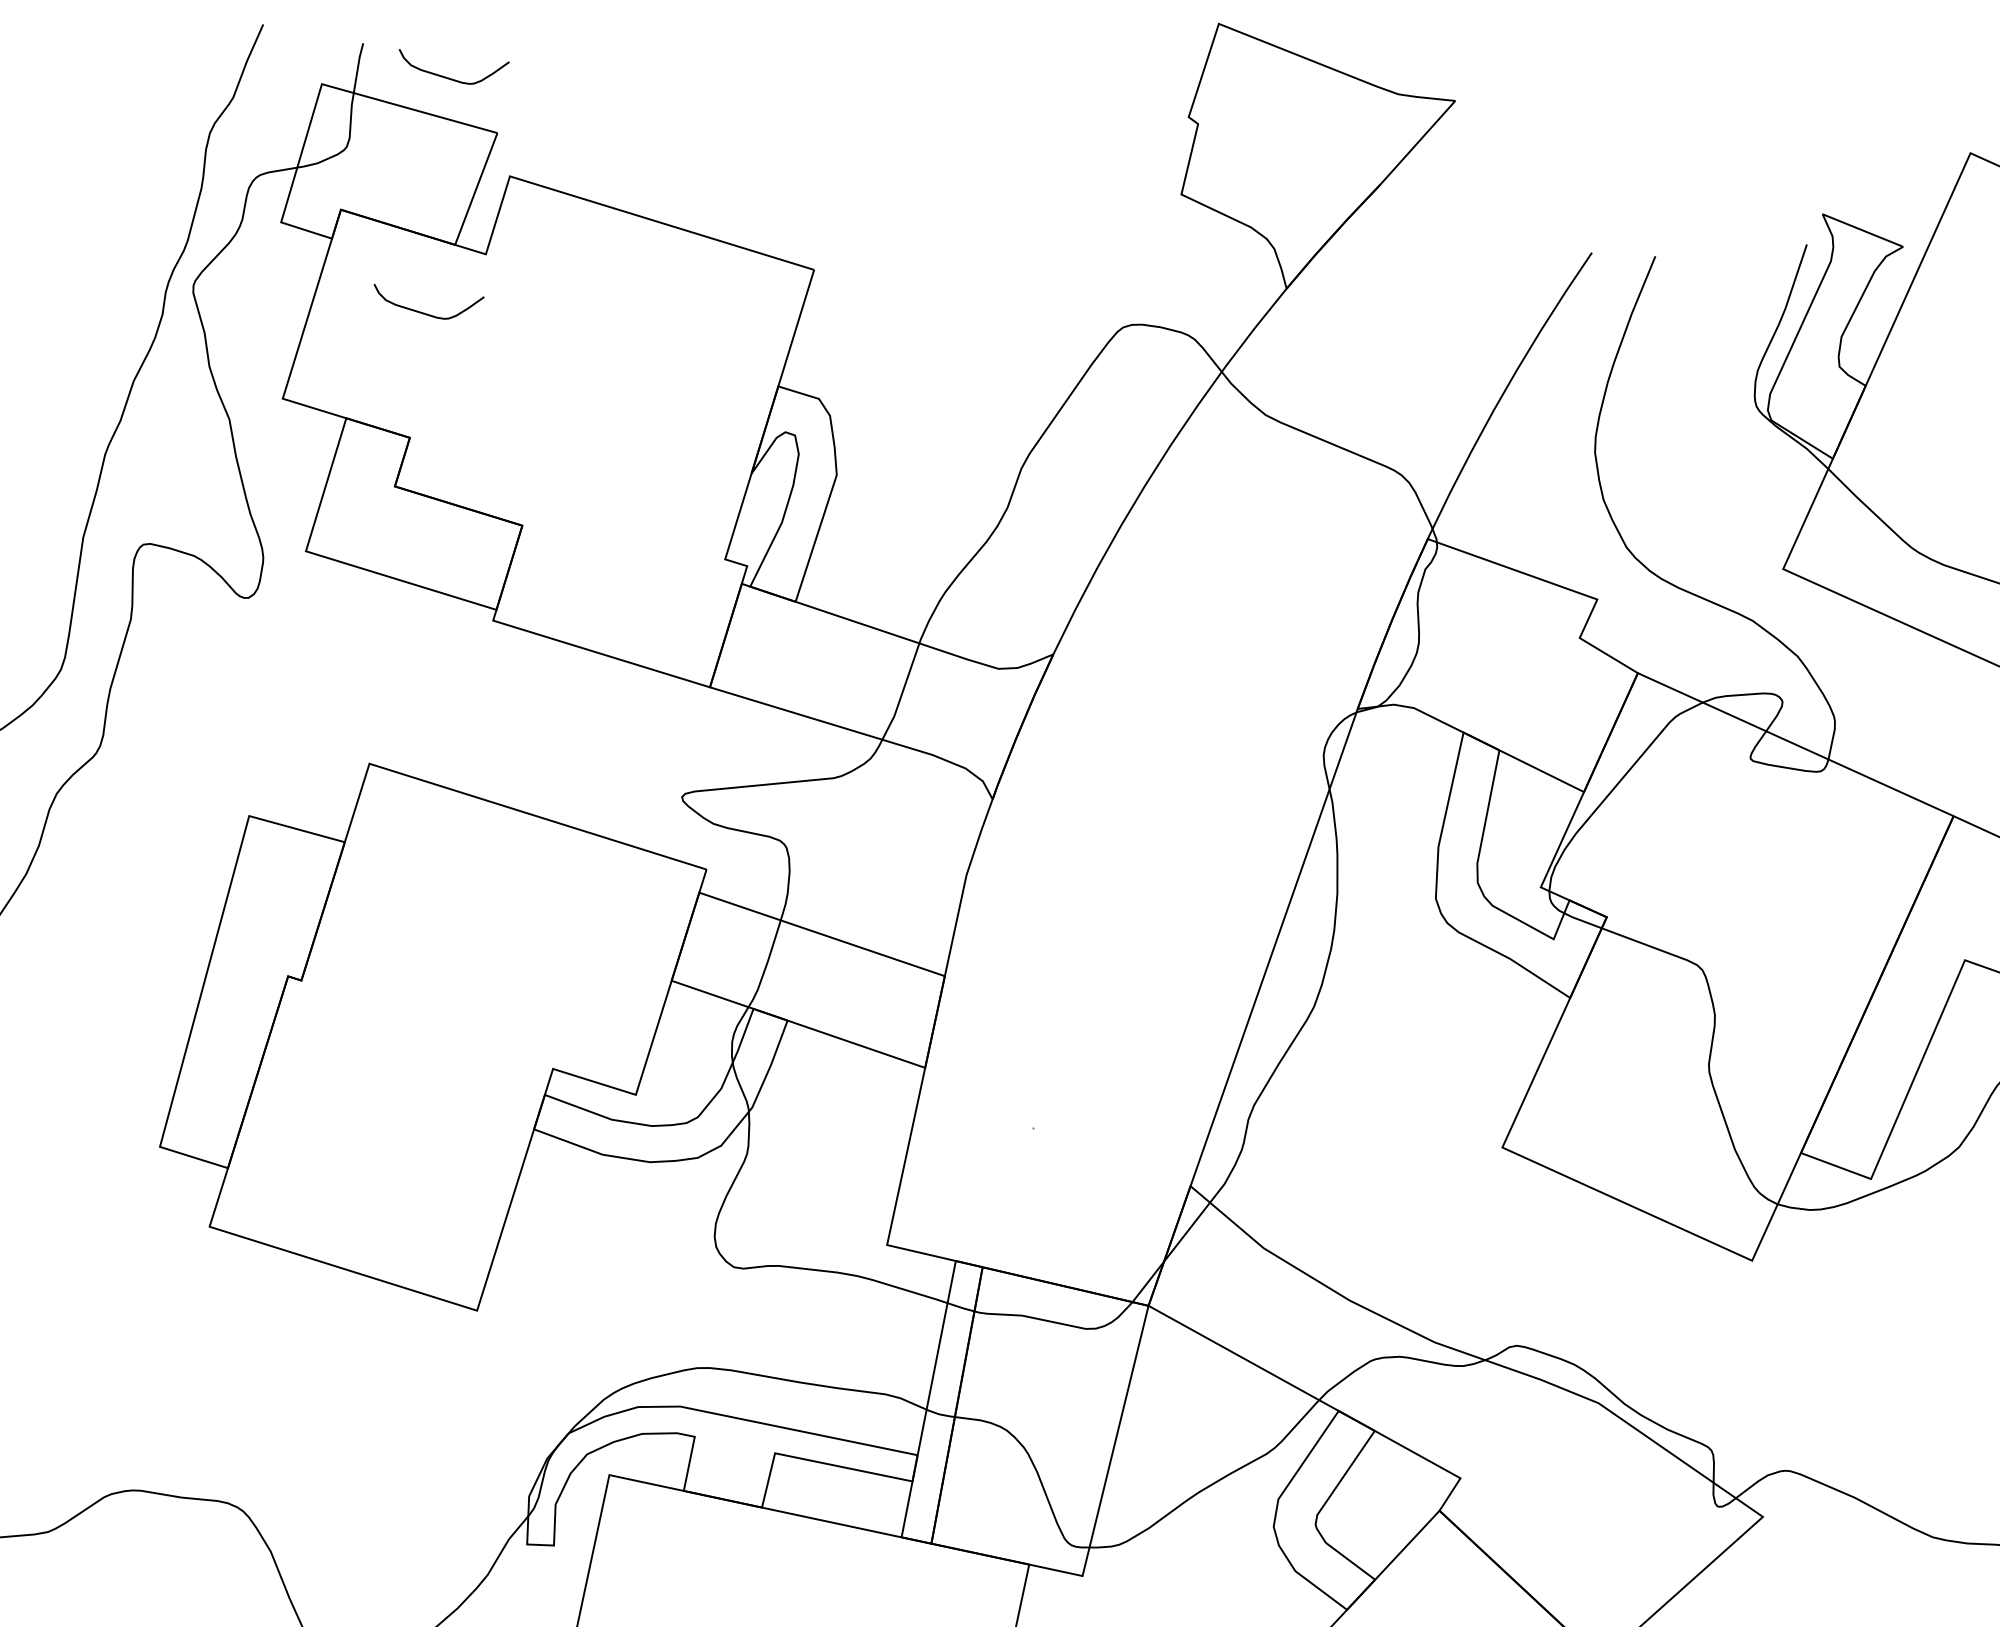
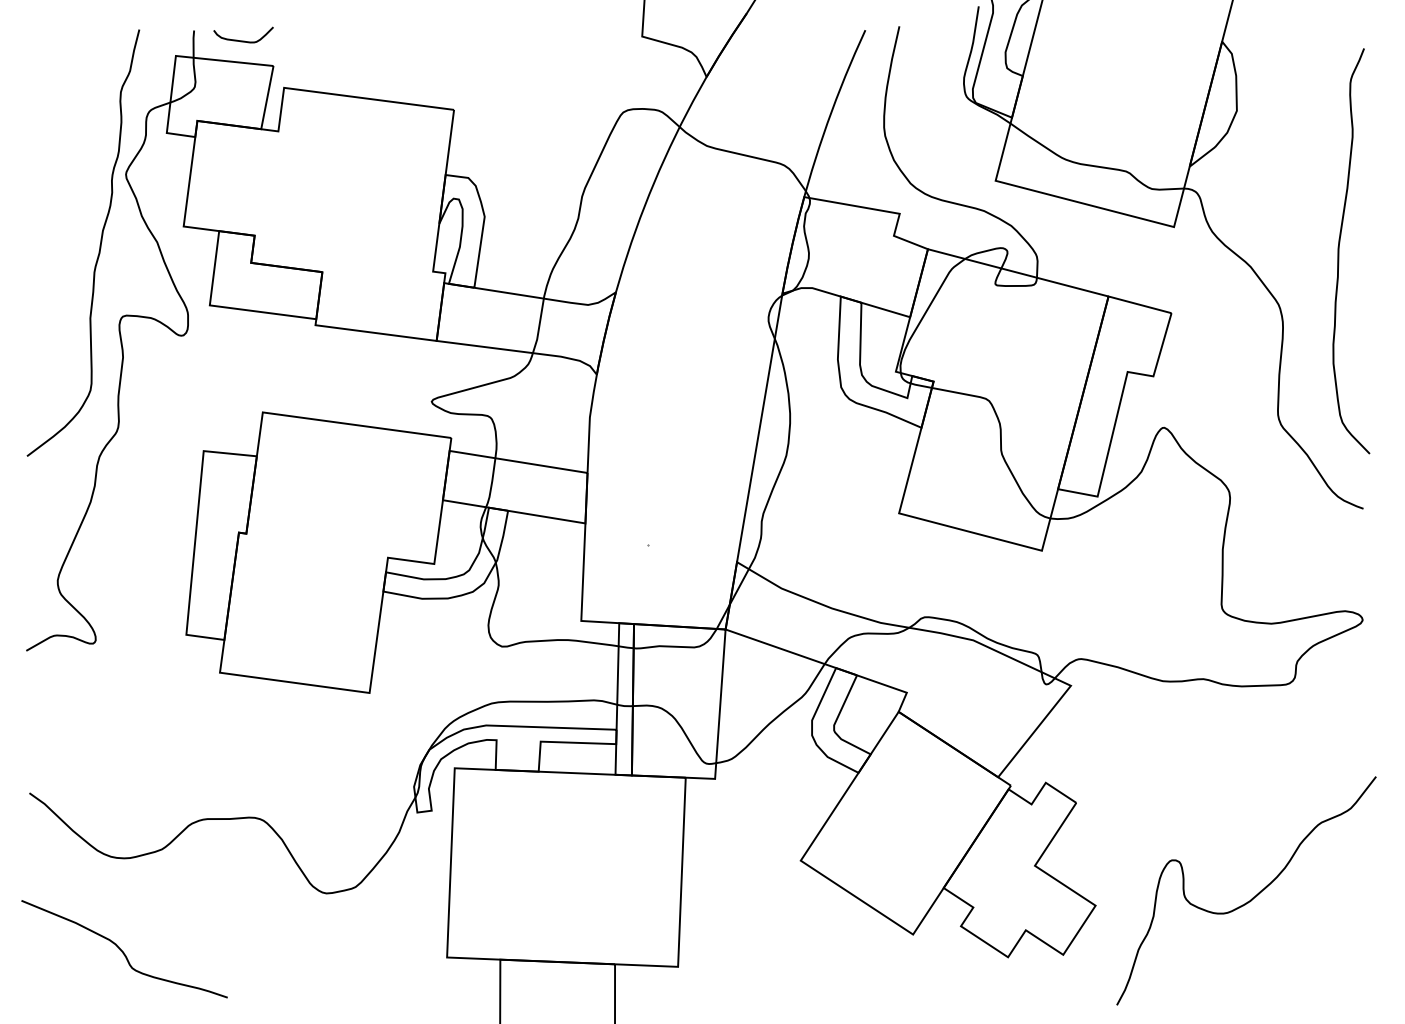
curve: (425, 311) -> (251, 167), removed

